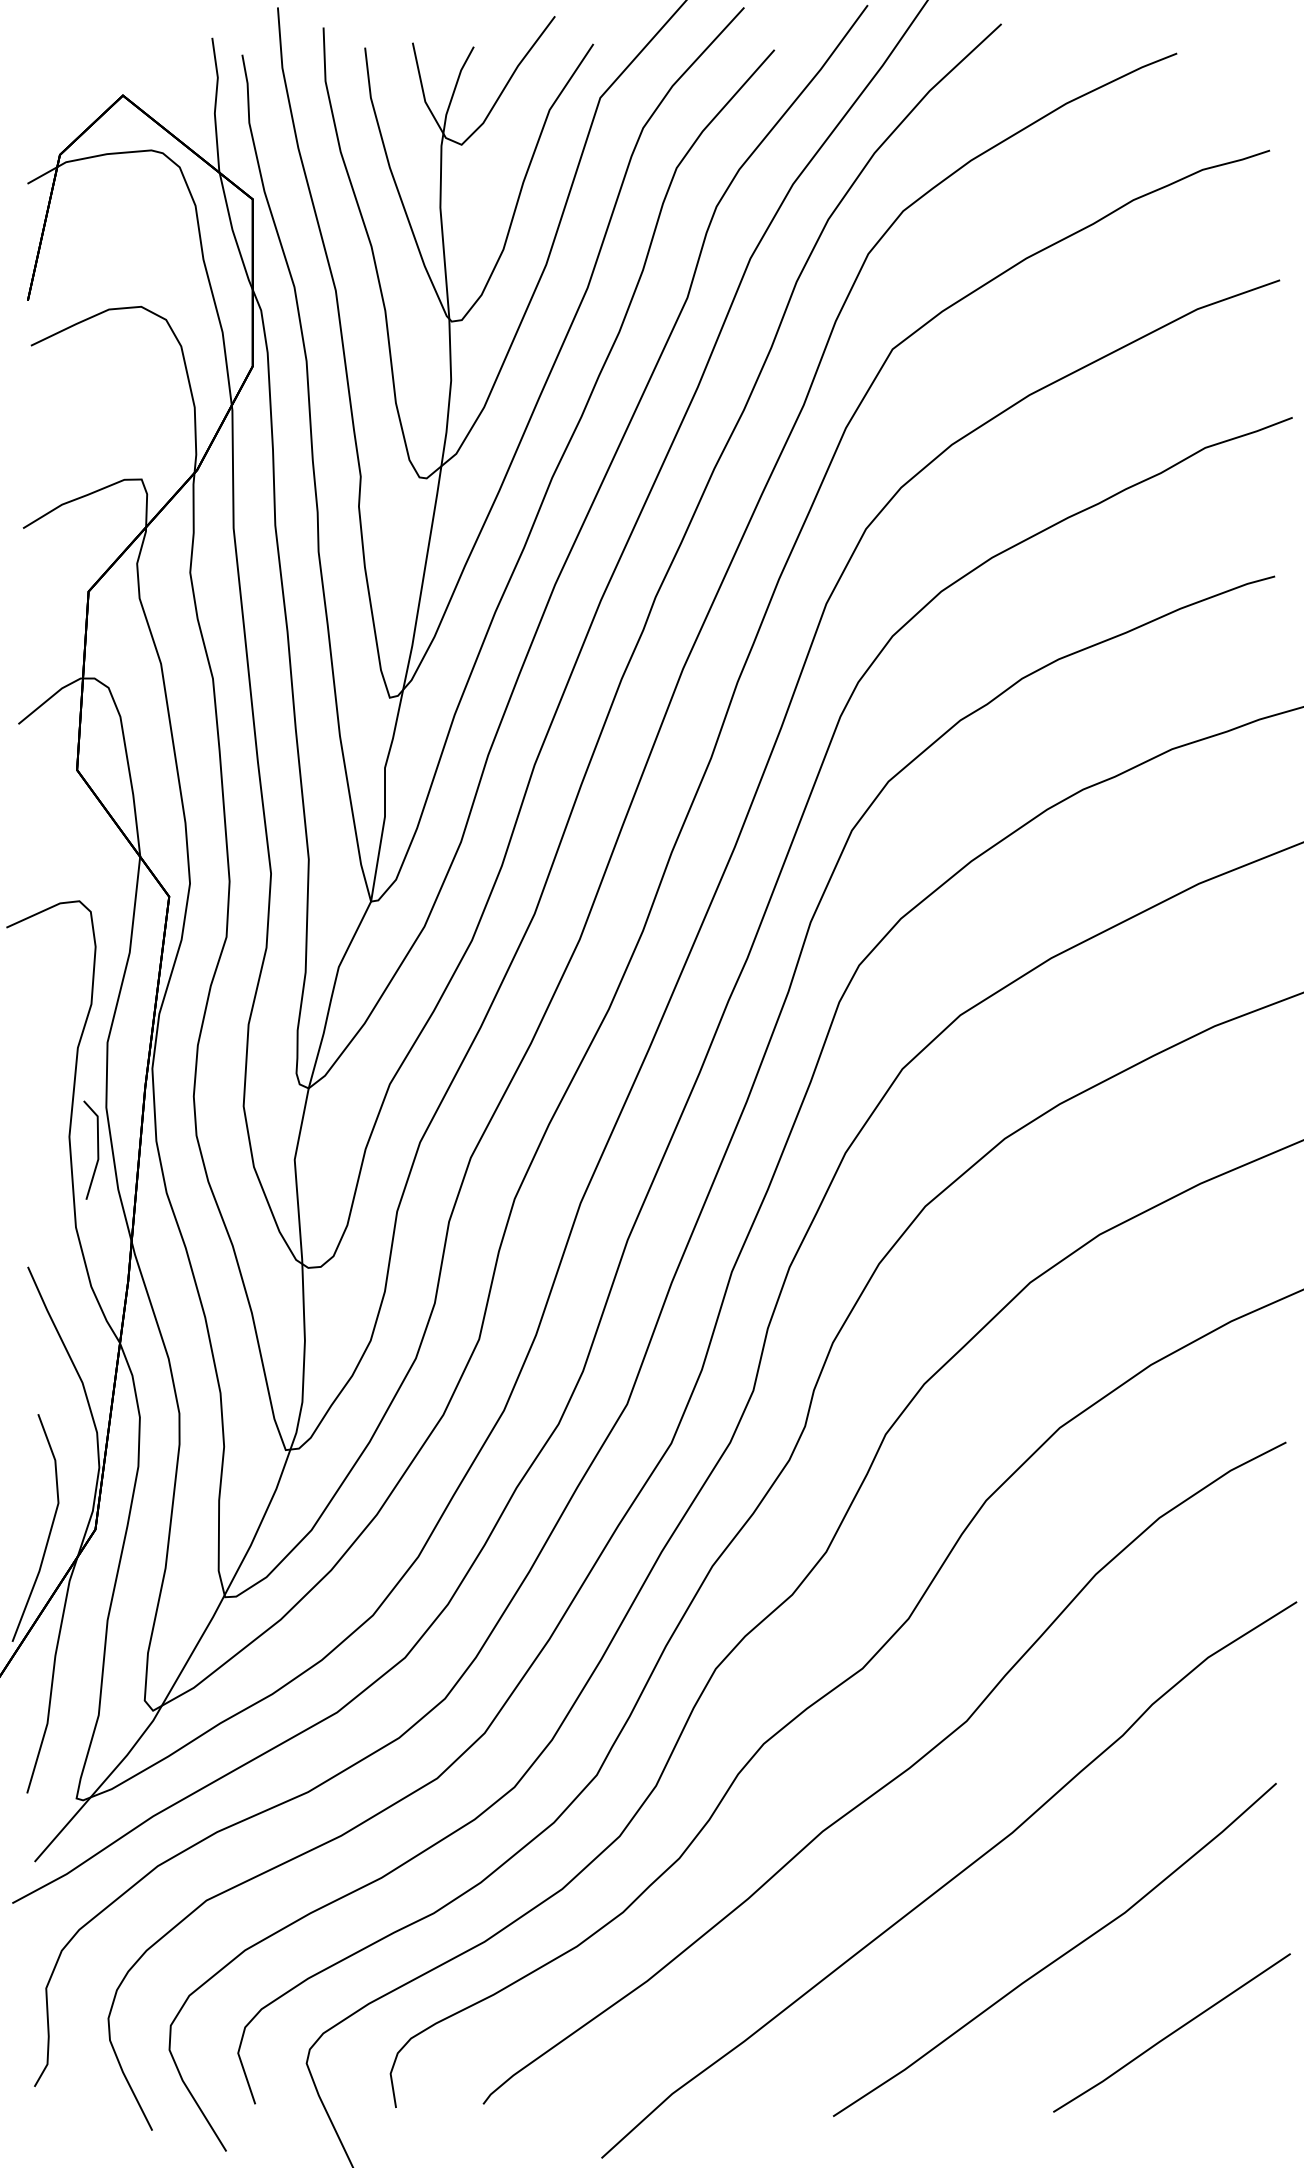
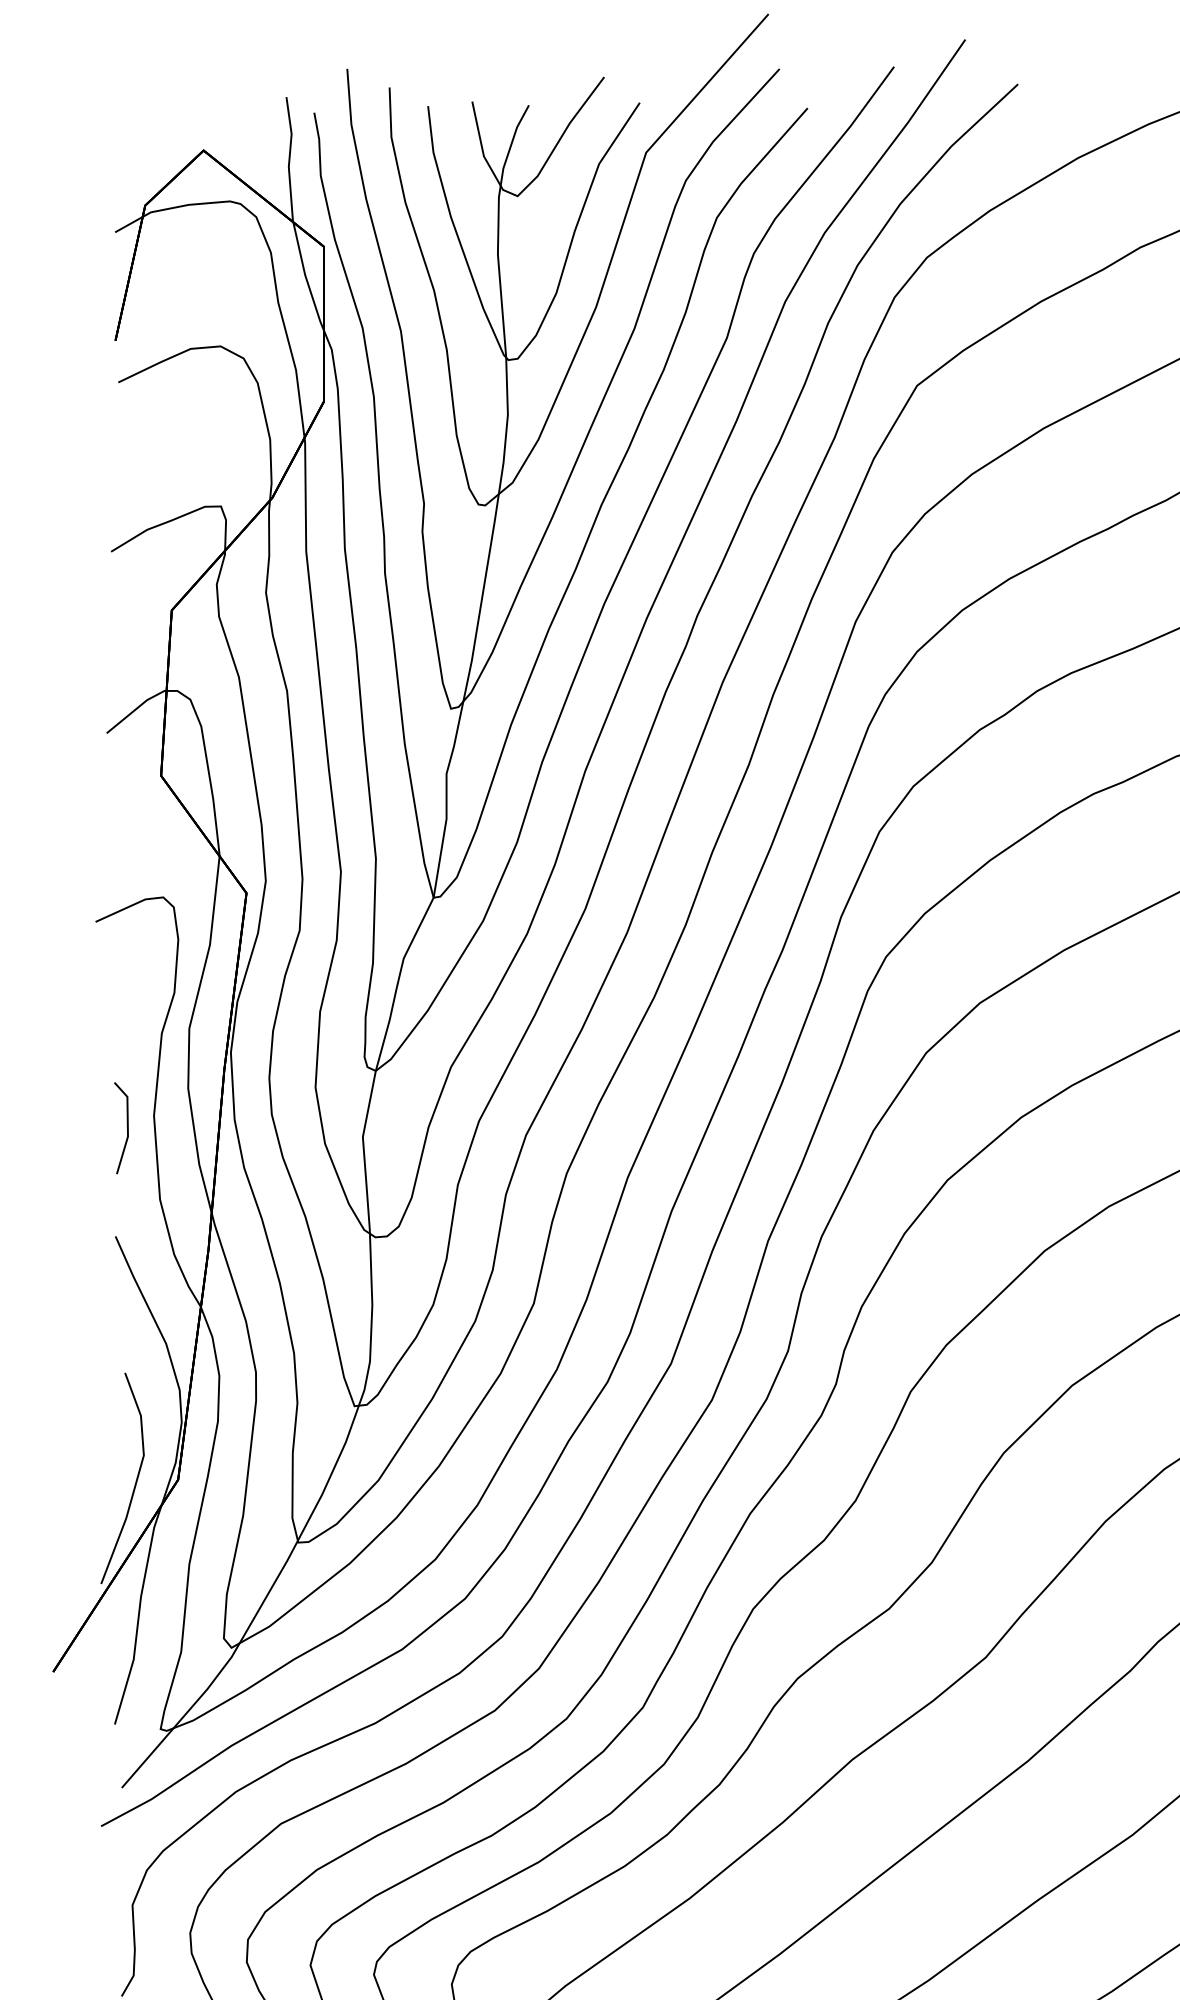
line: (97, 1149) -> (127, 1127), moved

